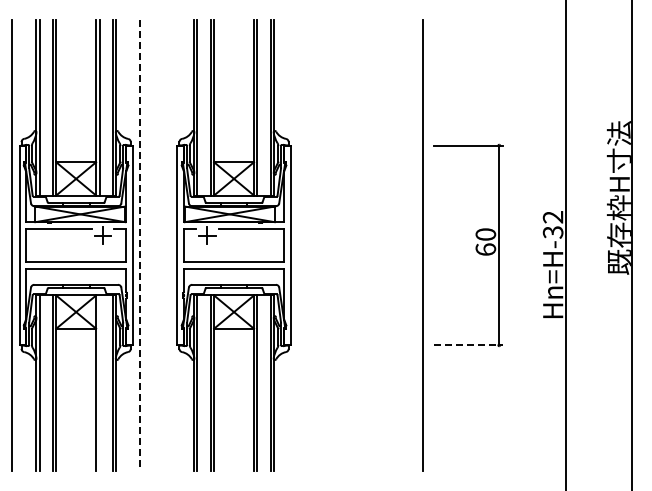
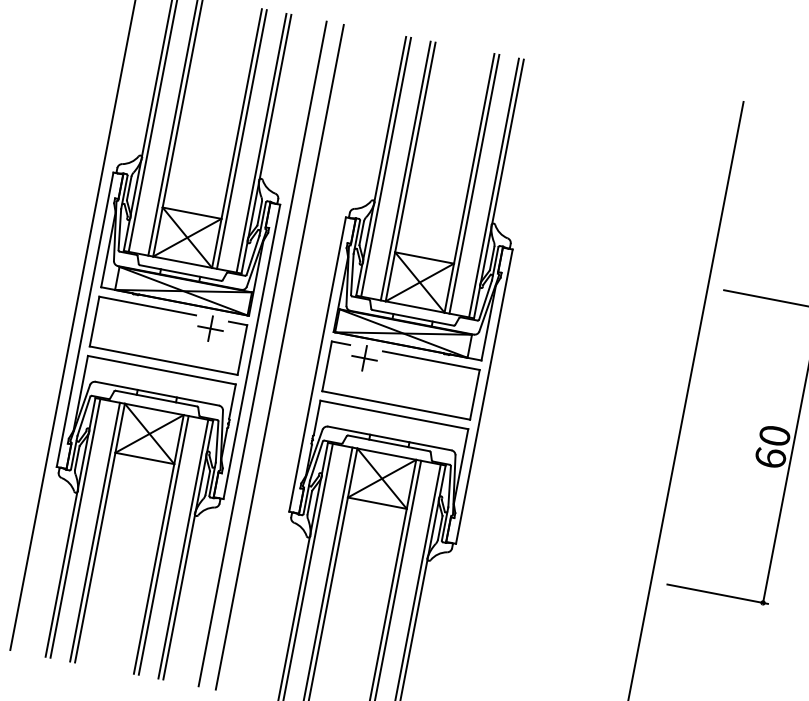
line: (140, 245) -> (263, 354), dashed -> solid
line: (151, 245) -> (279, 357), added
line: (468, 345) -> (717, 594), dashed -> solid
line: (99, 383) -> (163, 545), added

